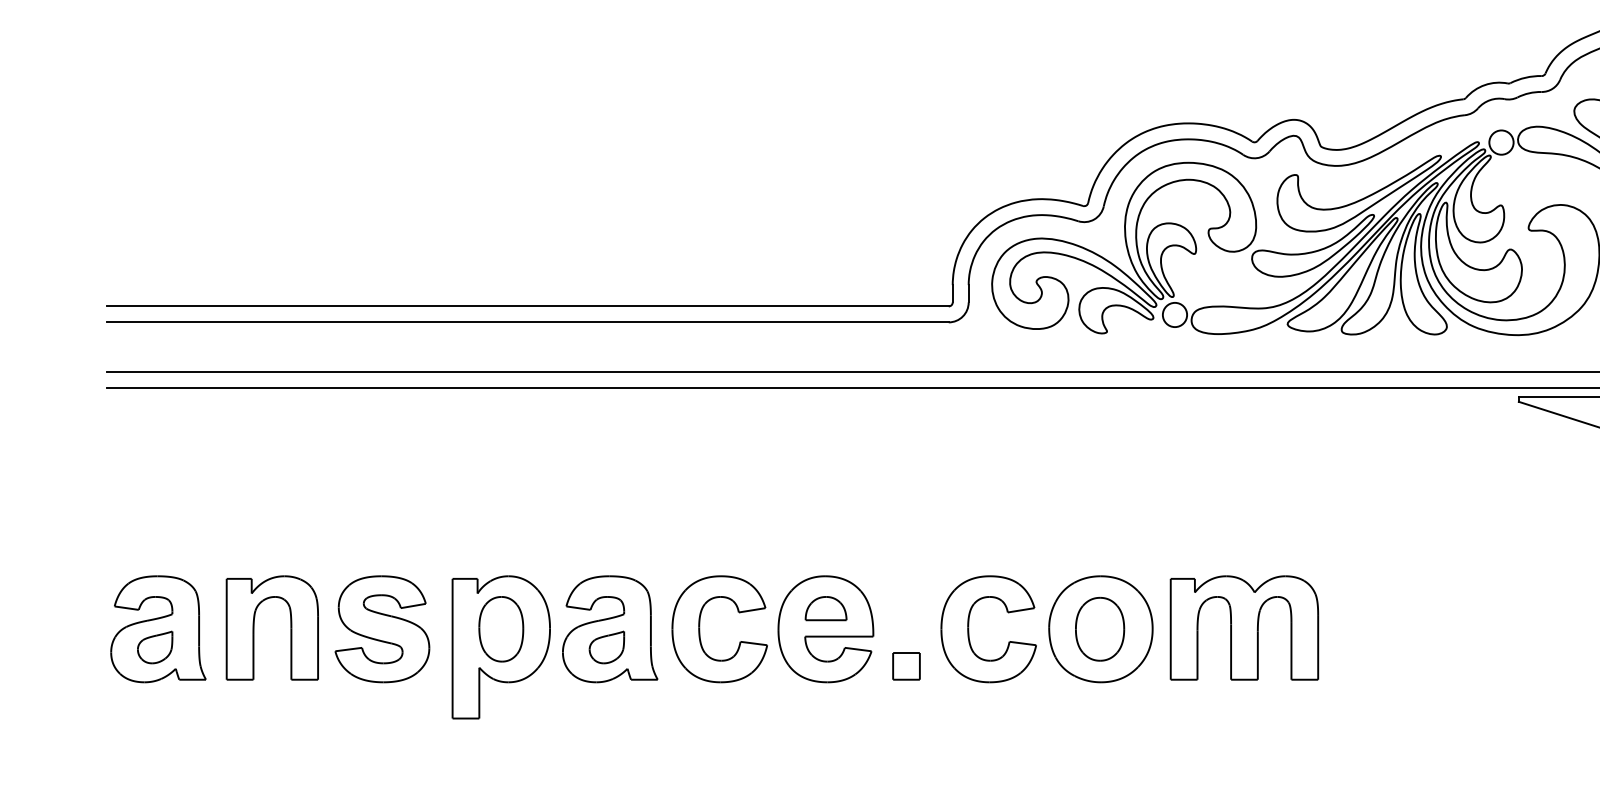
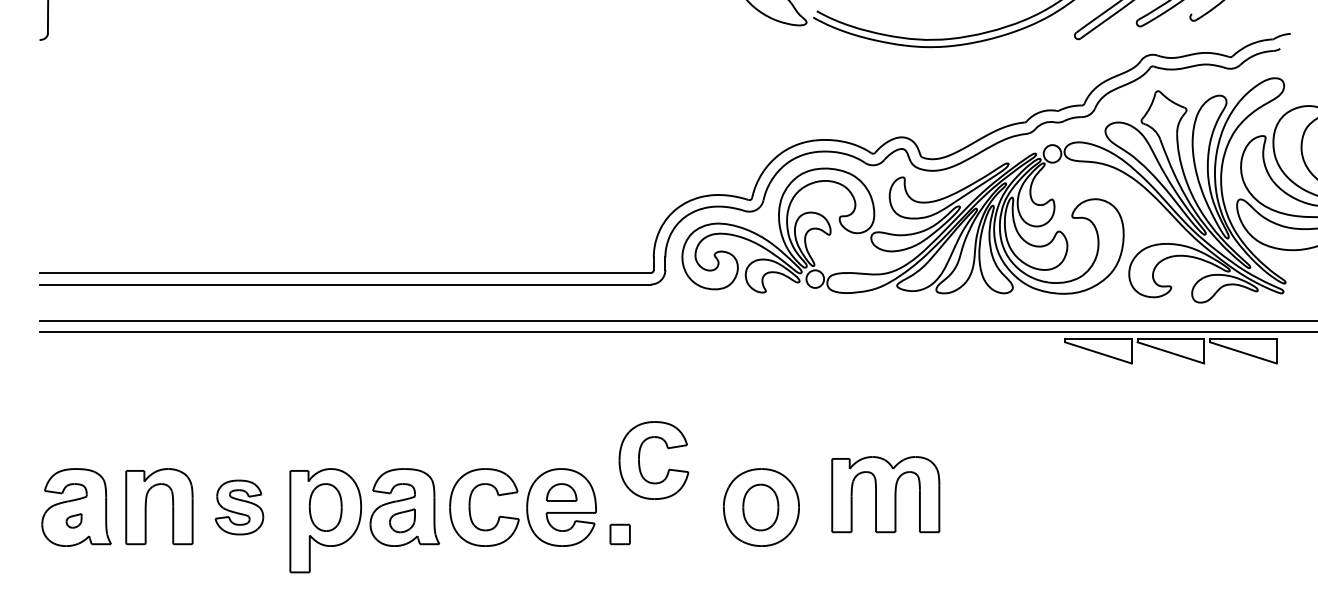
part: (1244, 627) -> (885, 494), moved
part: (382, 629) -> (239, 507), size x0.7
part: (970, 634) -> (640, 464), moved
part: (154, 647) -> (73, 520), size x0.6

